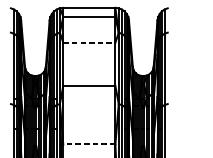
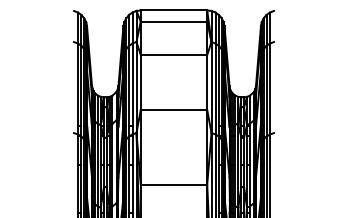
line: (89, 43) -> (174, 55), dashed -> solid
line: (88, 144) -> (173, 184), dashed -> solid

